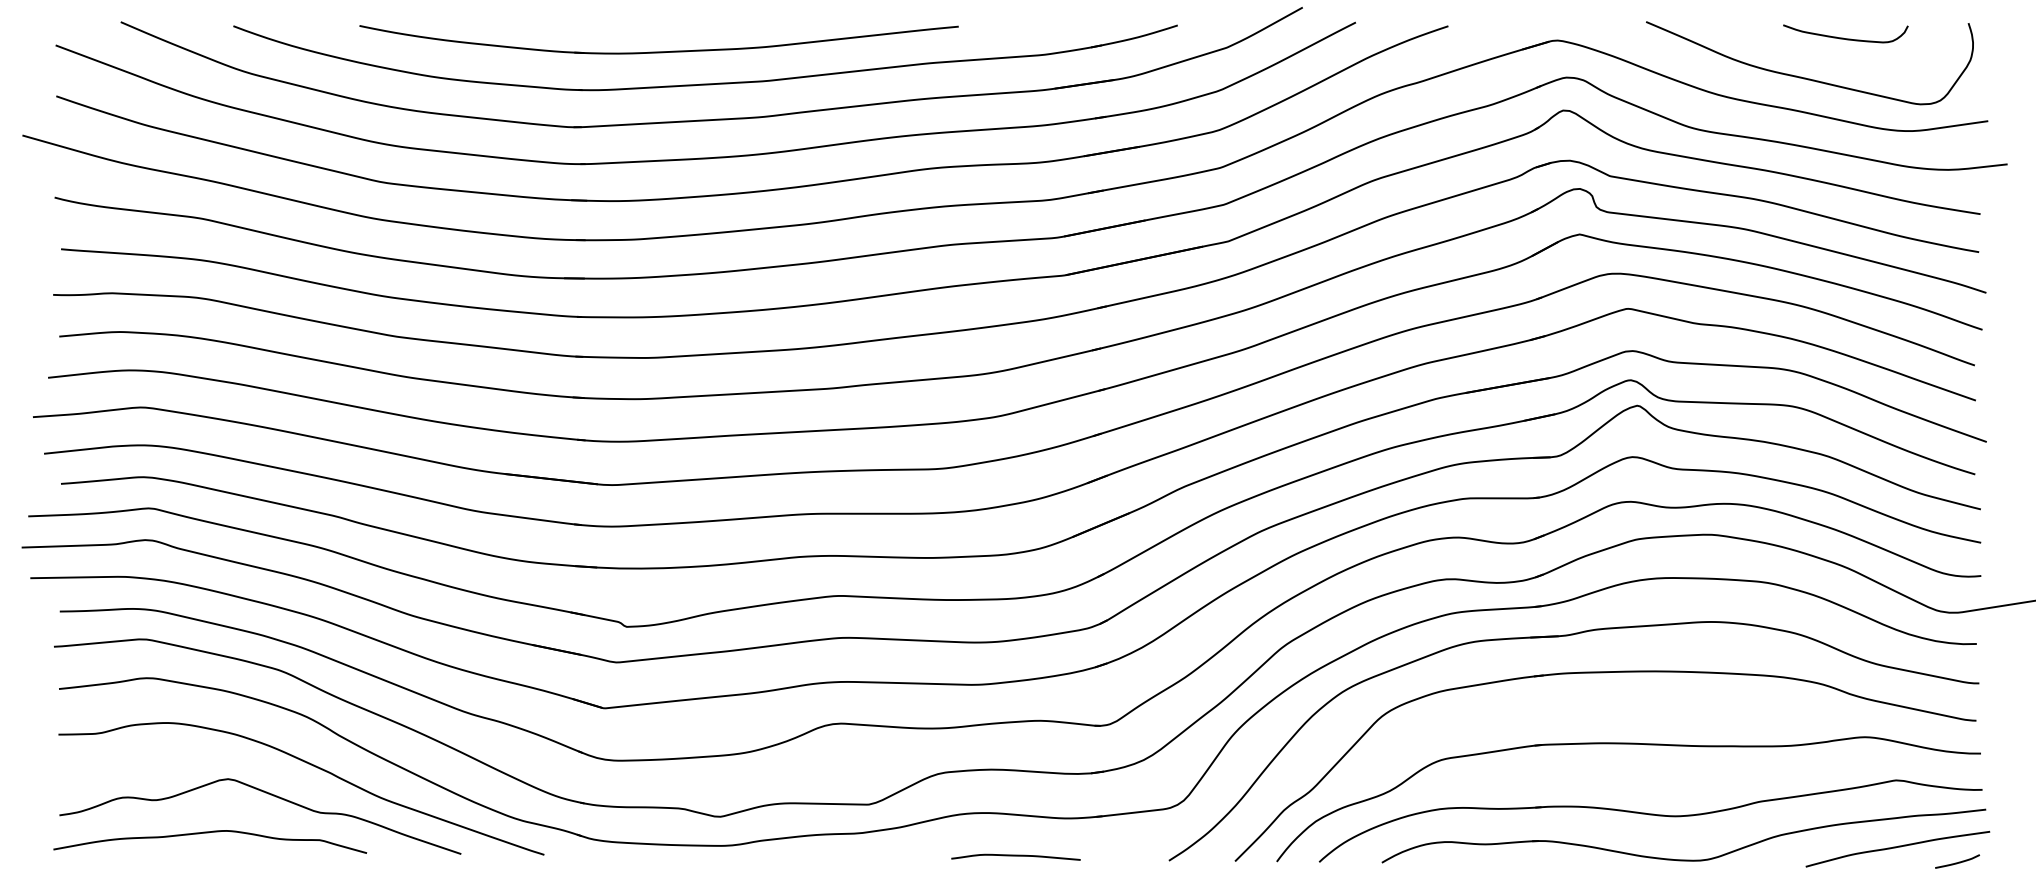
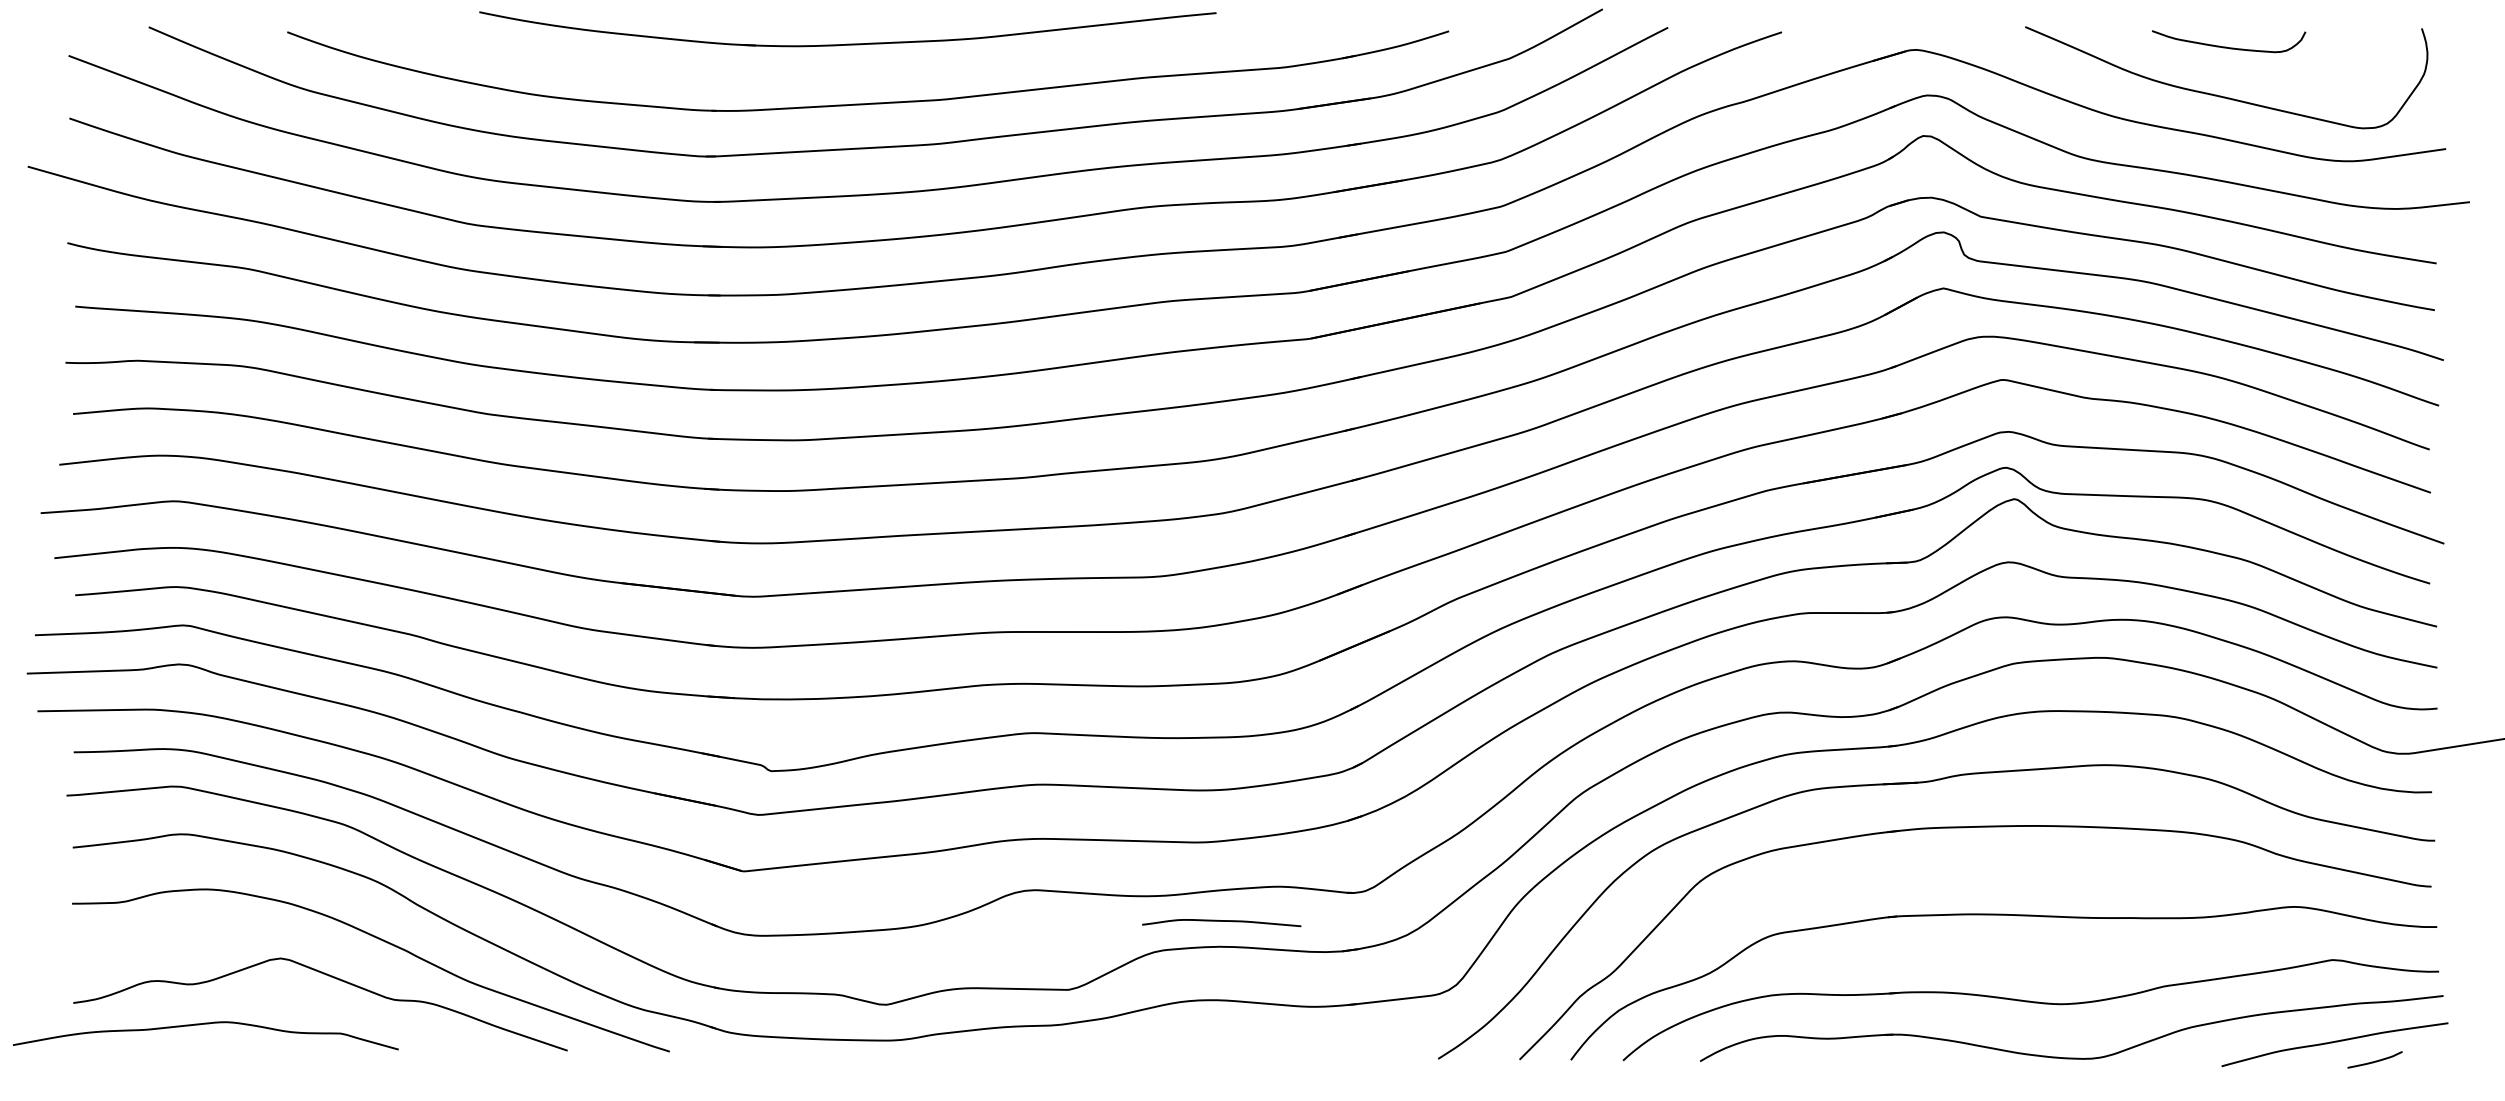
curve: (1843, 37) -> (2226, 46), moved
part: (658, 51) -> (847, 43), moved
curve: (208, 833) -> (203, 1025), moved
curve: (1015, 856) -> (1221, 922), moved
curve: (1958, 861) -> (2376, 1059), moved

